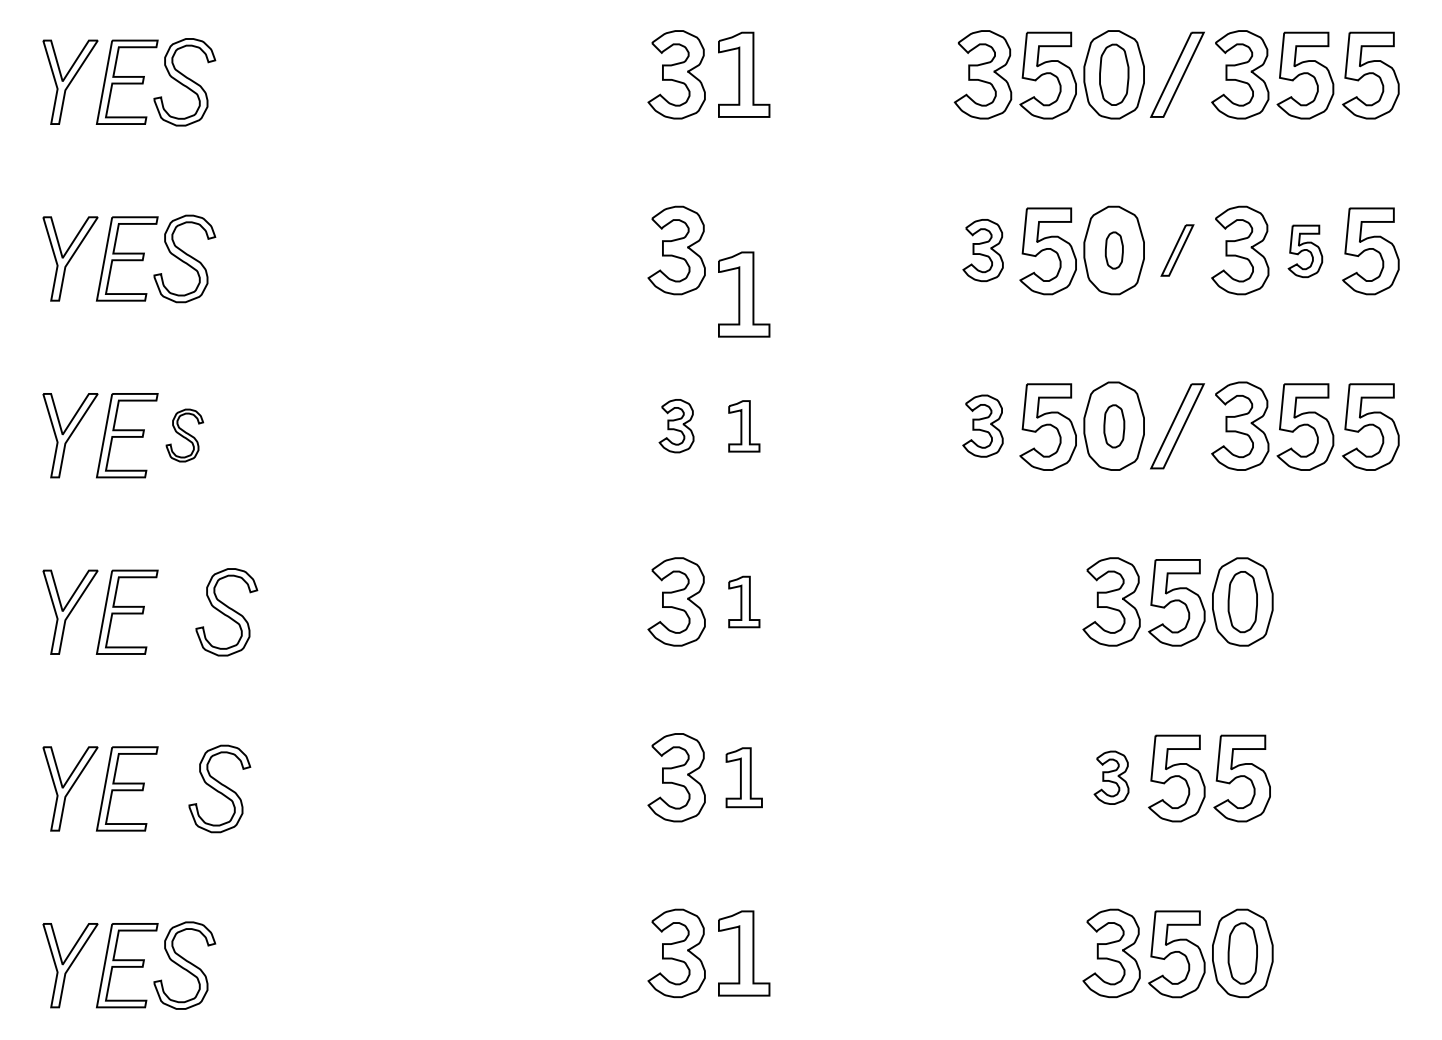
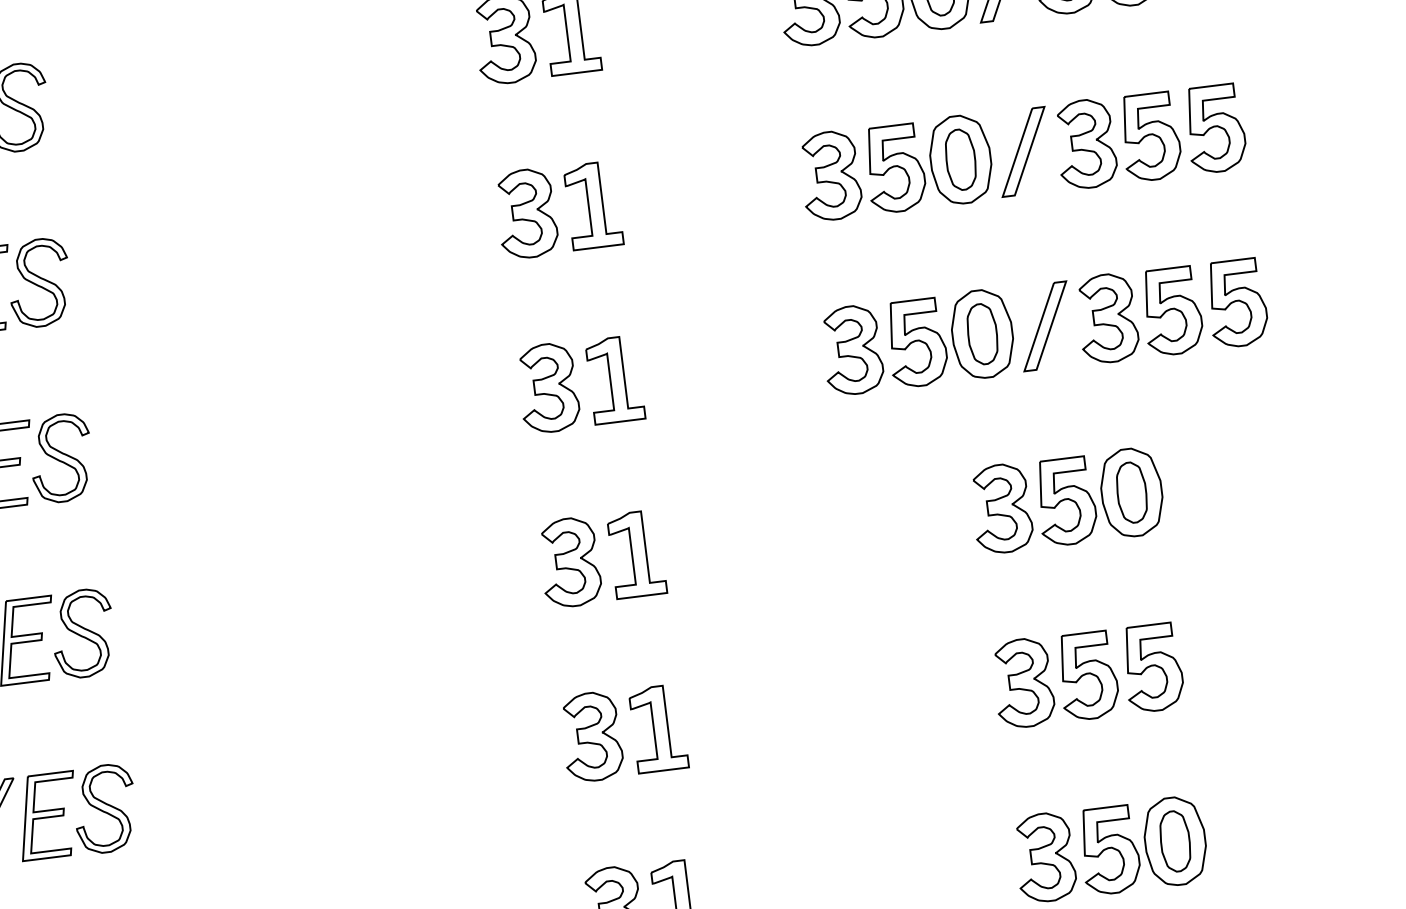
part: (983, 250) -> (831, 175), size x1.43
part: (1114, 250) -> (961, 159), size x1.67
part: (1177, 250) -> (1023, 151), size x1.67
part: (1305, 251) -> (1150, 137), size x1.67
part: (744, 294) -> (593, 205), moved
part: (676, 425) -> (548, 387), size x1.67
part: (982, 425) -> (851, 349), size x1.43
part: (744, 426) -> (615, 380), size x1.67
part: (1114, 426) -> (982, 334), size x1.43
part: (184, 435) -> (61, 458), size x1.67
part: (744, 601) -> (637, 553), size x1.67
part: (226, 612) -> (82, 633), moved
part: (744, 777) -> (659, 728), size x1.43
part: (1111, 777) -> (1023, 683), size x1.67
part: (219, 788) -> (104, 808), moved

